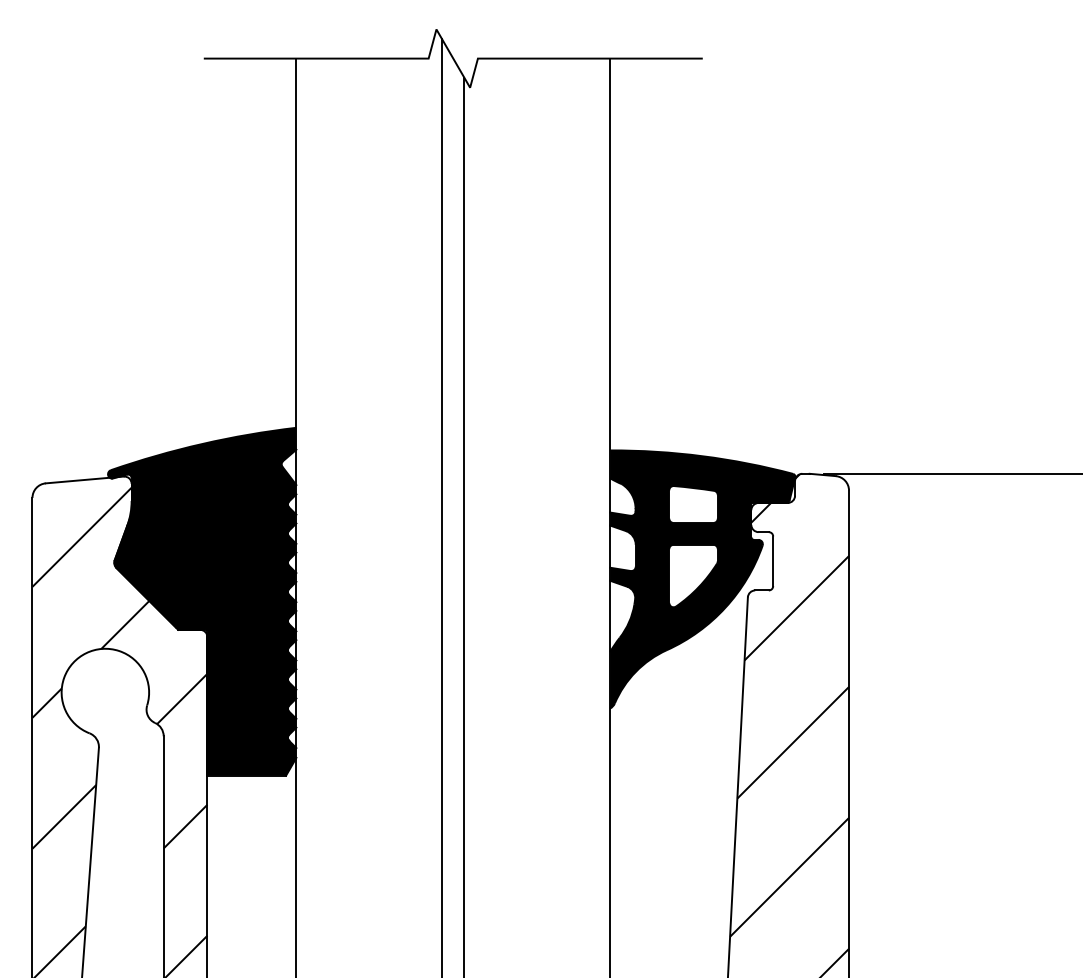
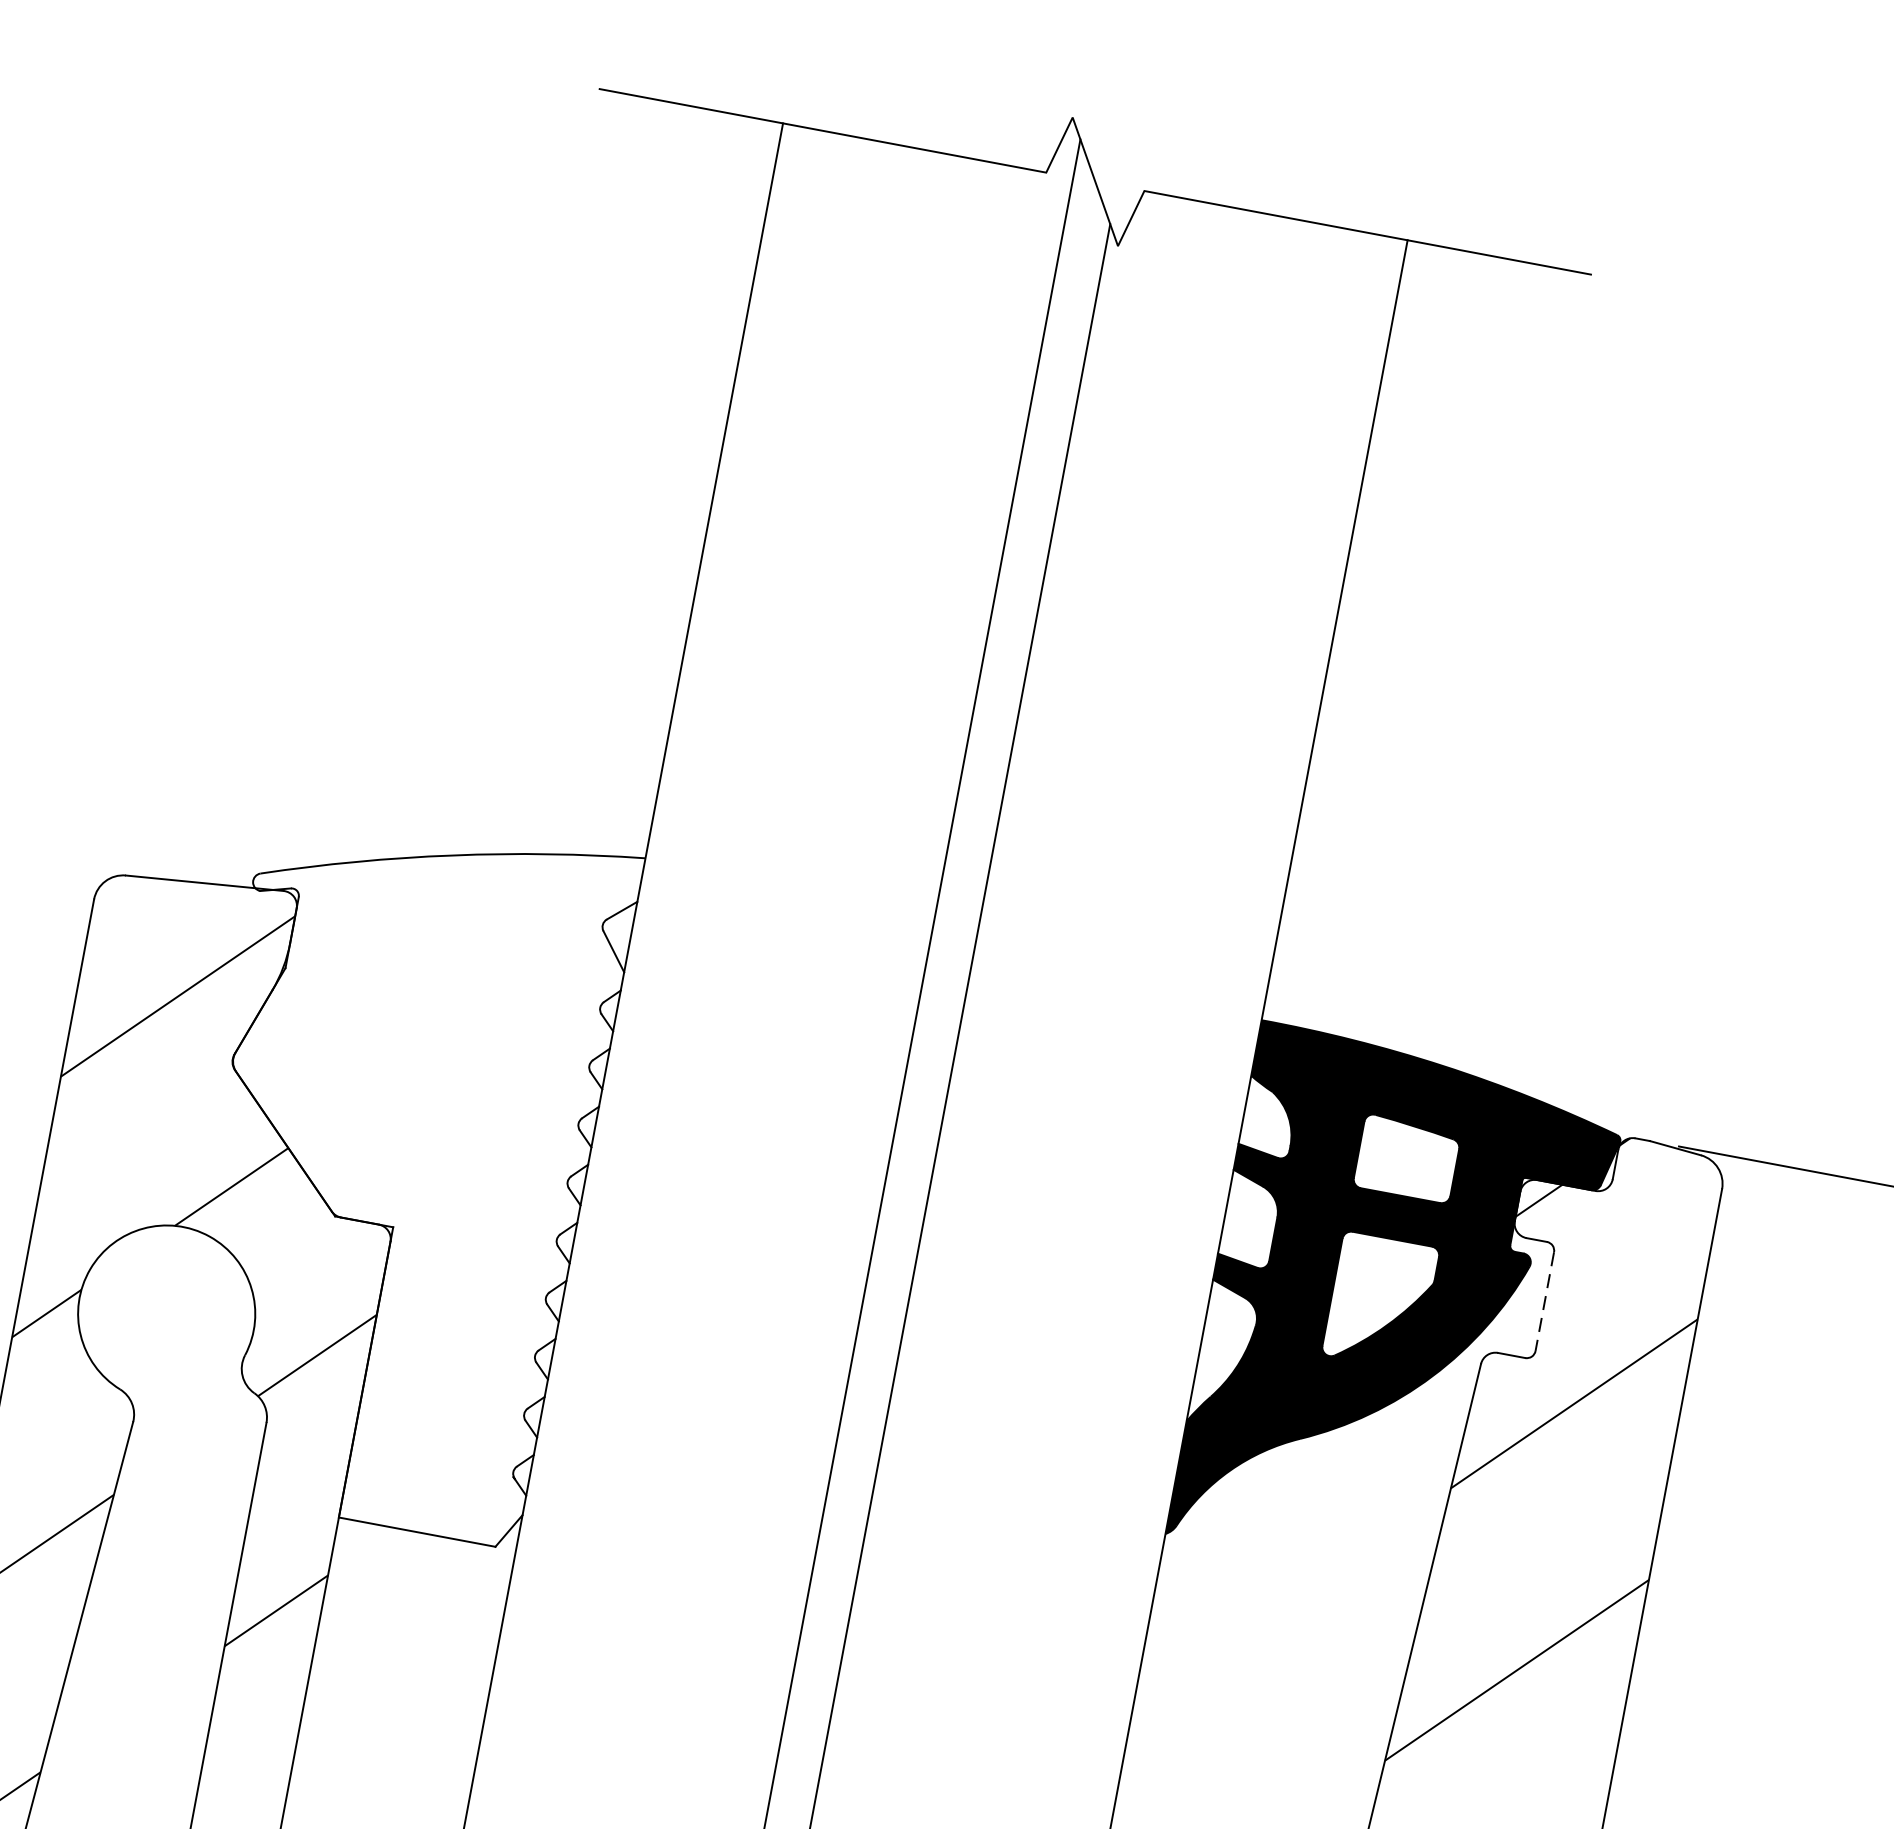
line: (773, 561) -> (1545, 1302), solid -> dashed
fill: (202, 601) -> (393, 1169), removed

